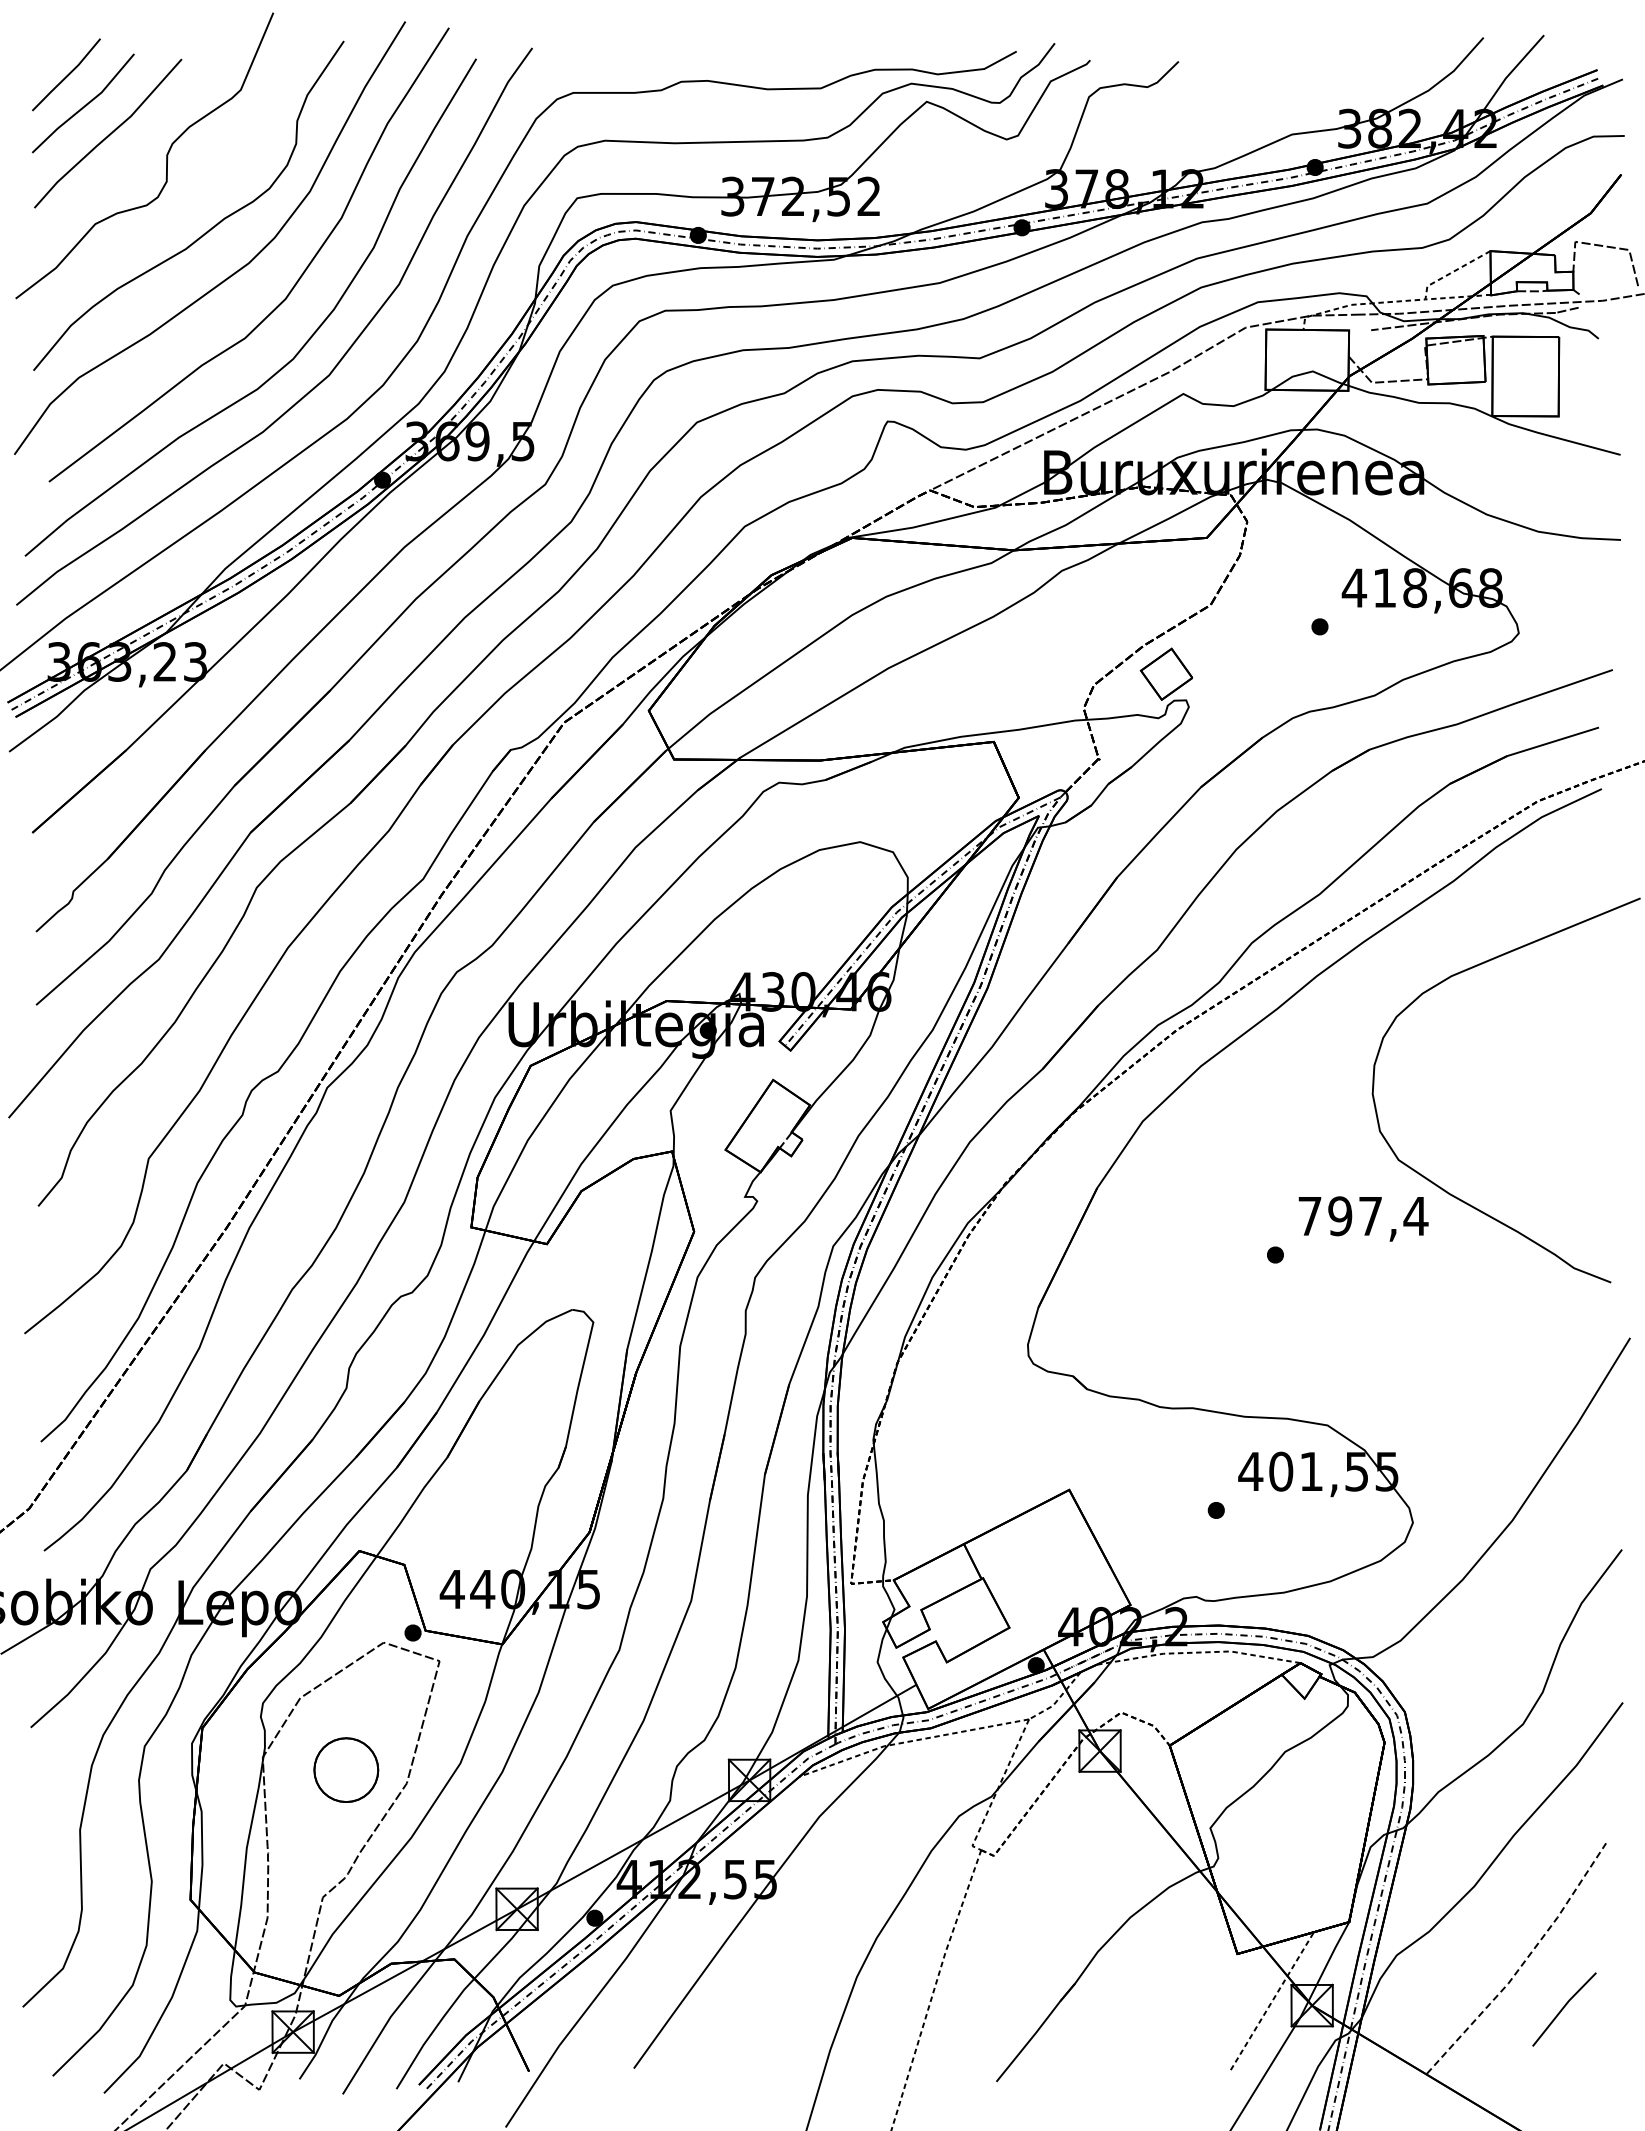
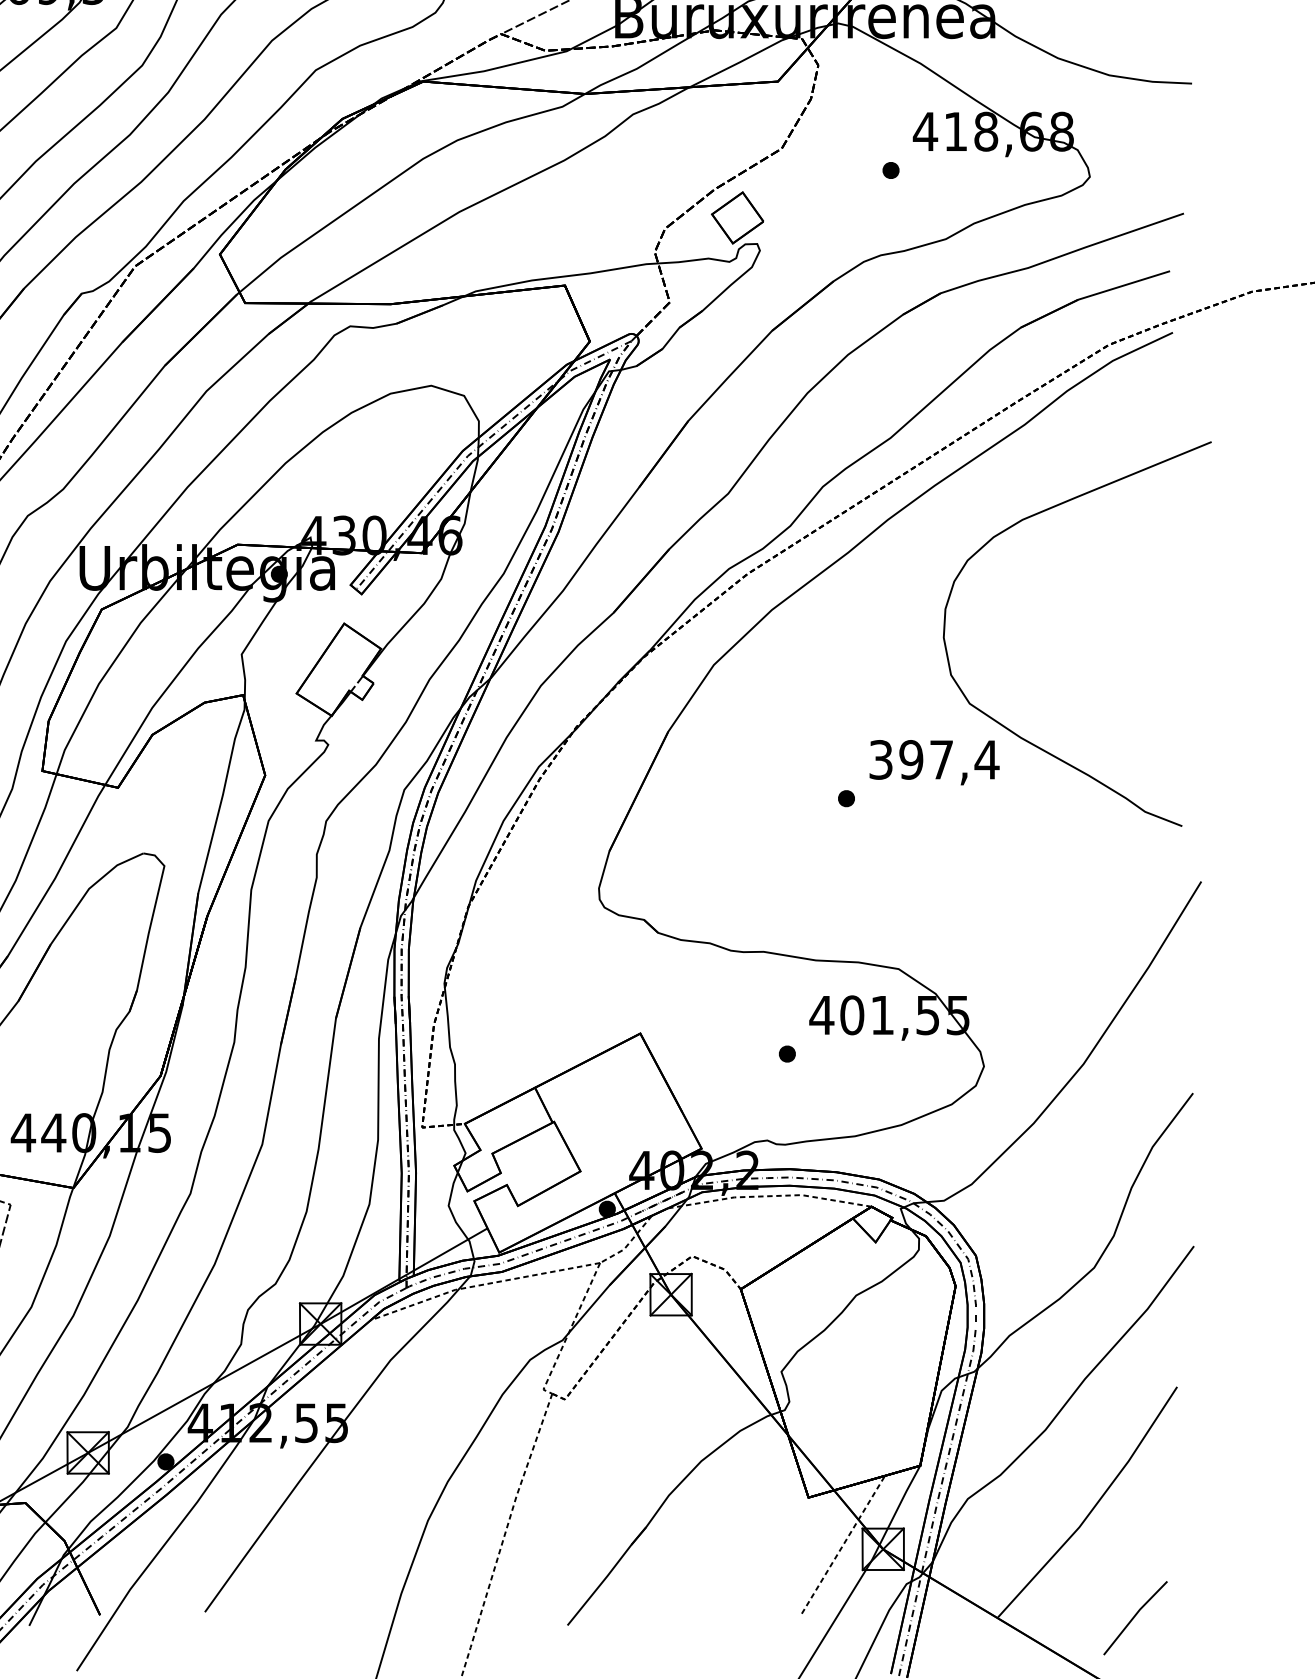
text: (1309, 1216) -> (880, 760), 797,4 -> 397,4
line: (1523, 1963) -> (1094, 1507), dashed -> solid
line: (1564, 2008) -> (1135, 1617), moved

